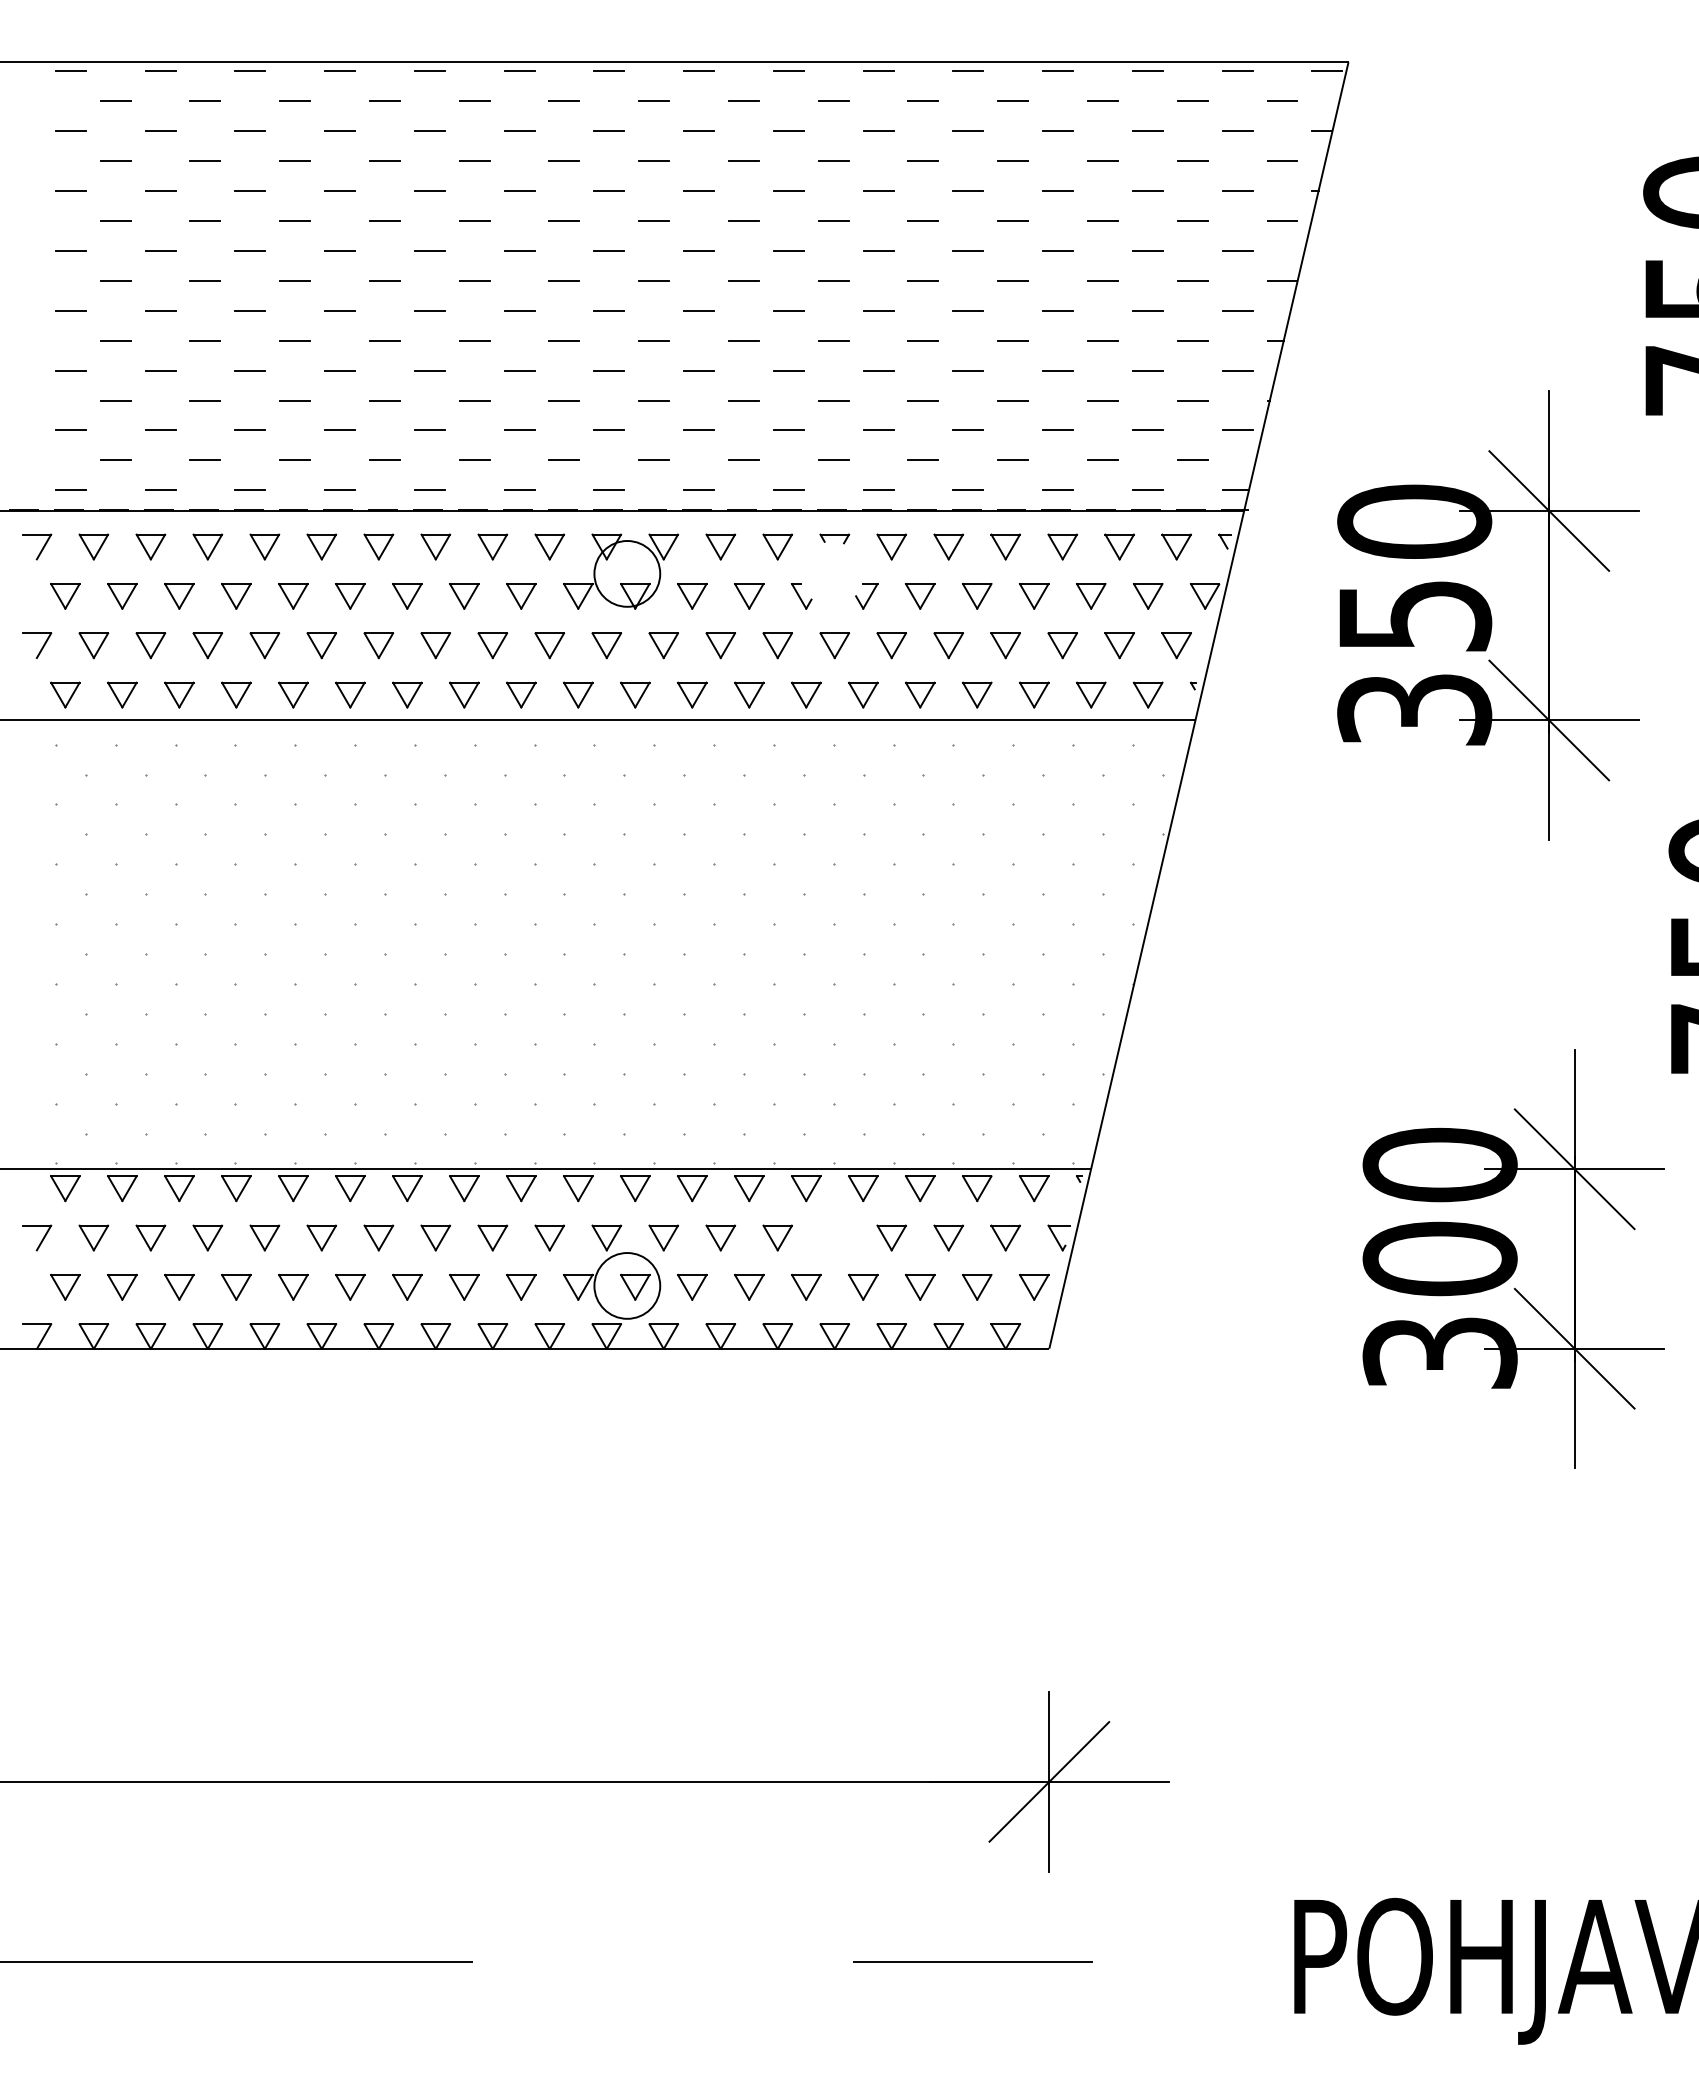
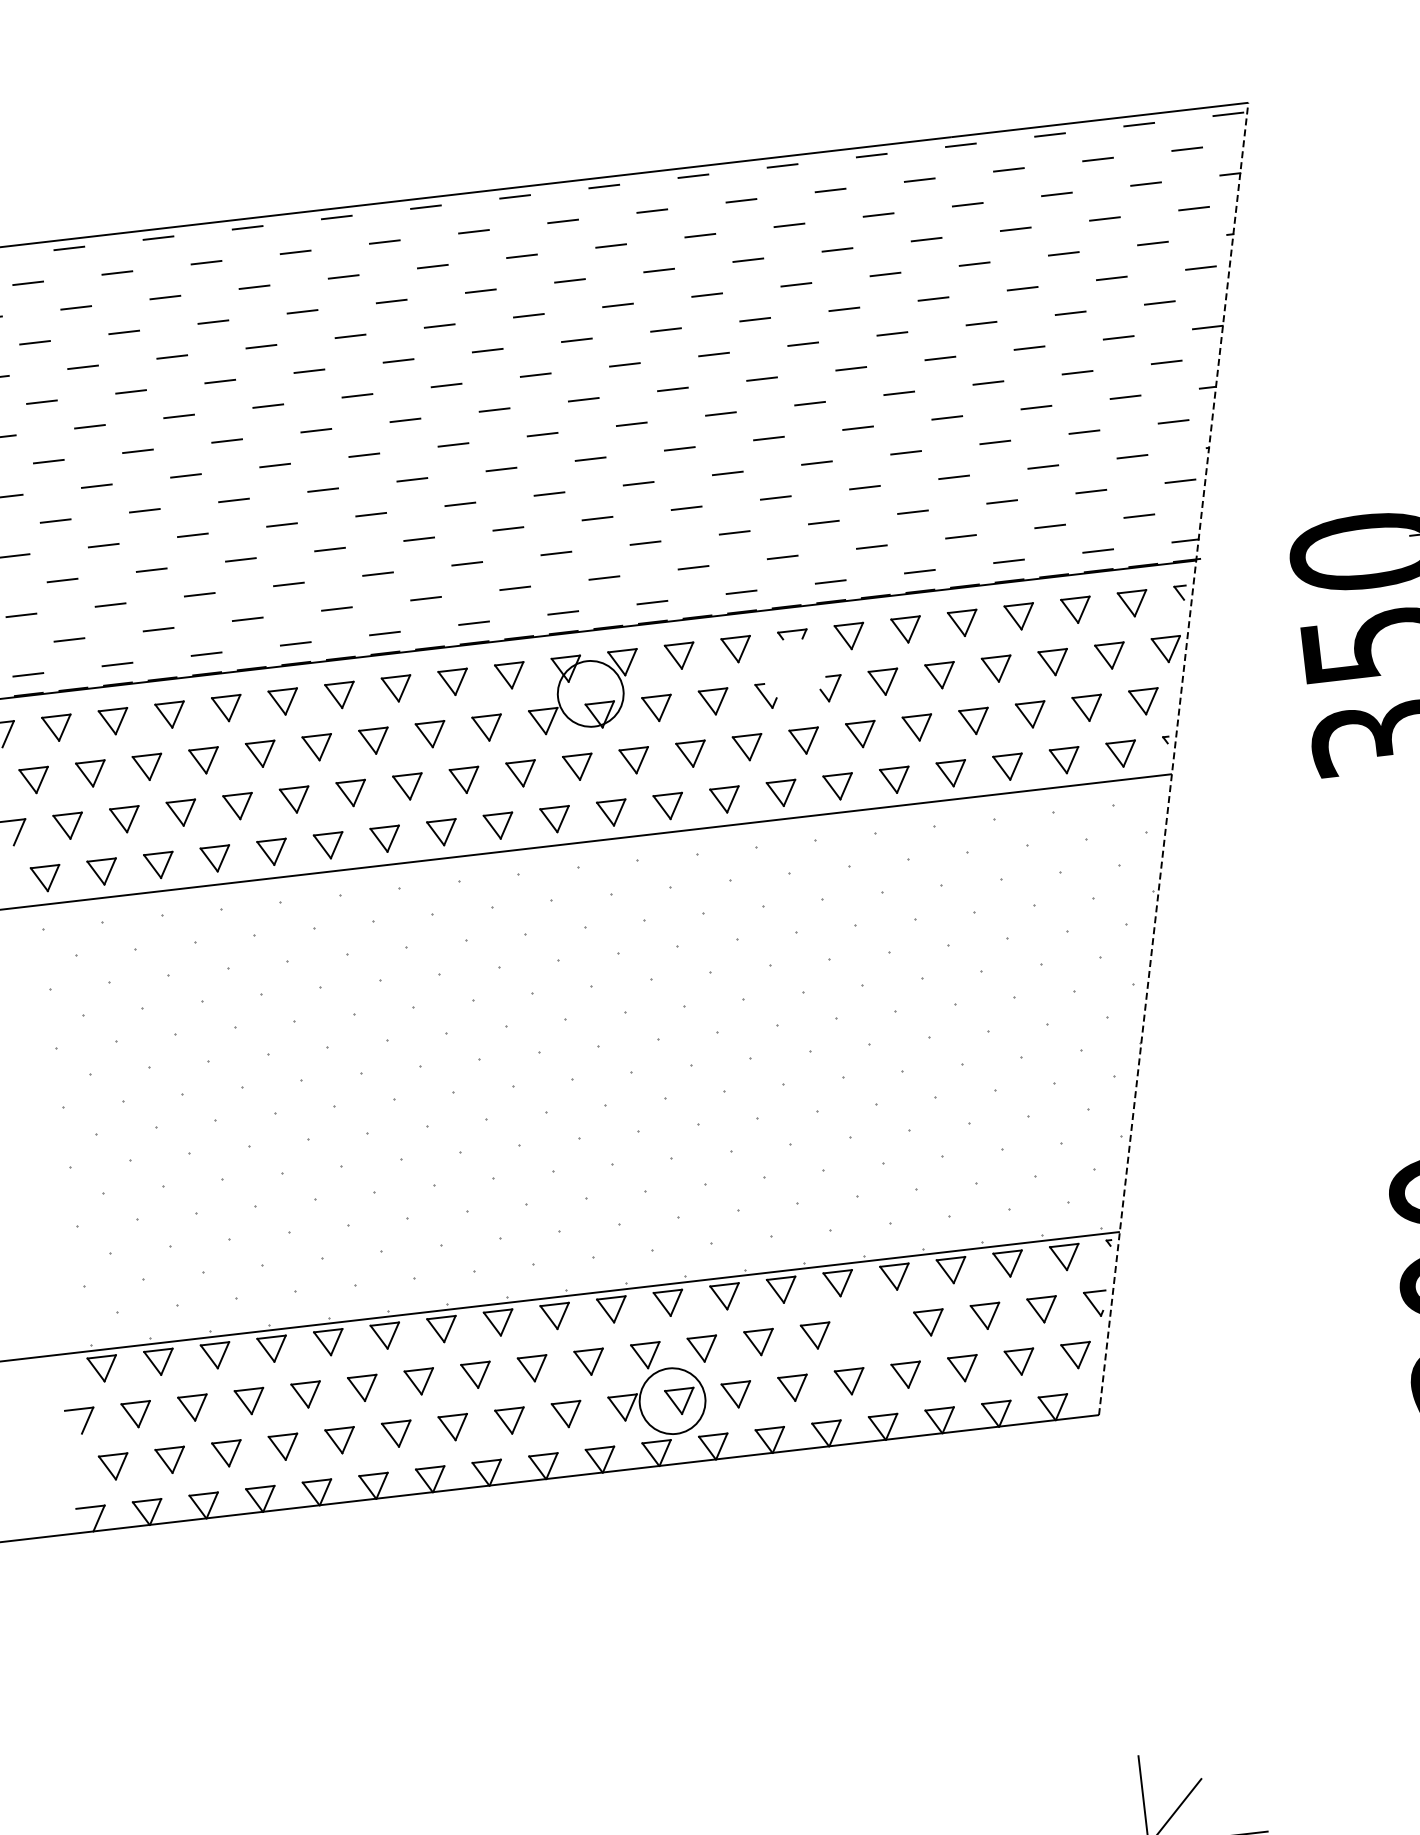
line: (1199, 705) -> (1174, 758), solid -> dashed

